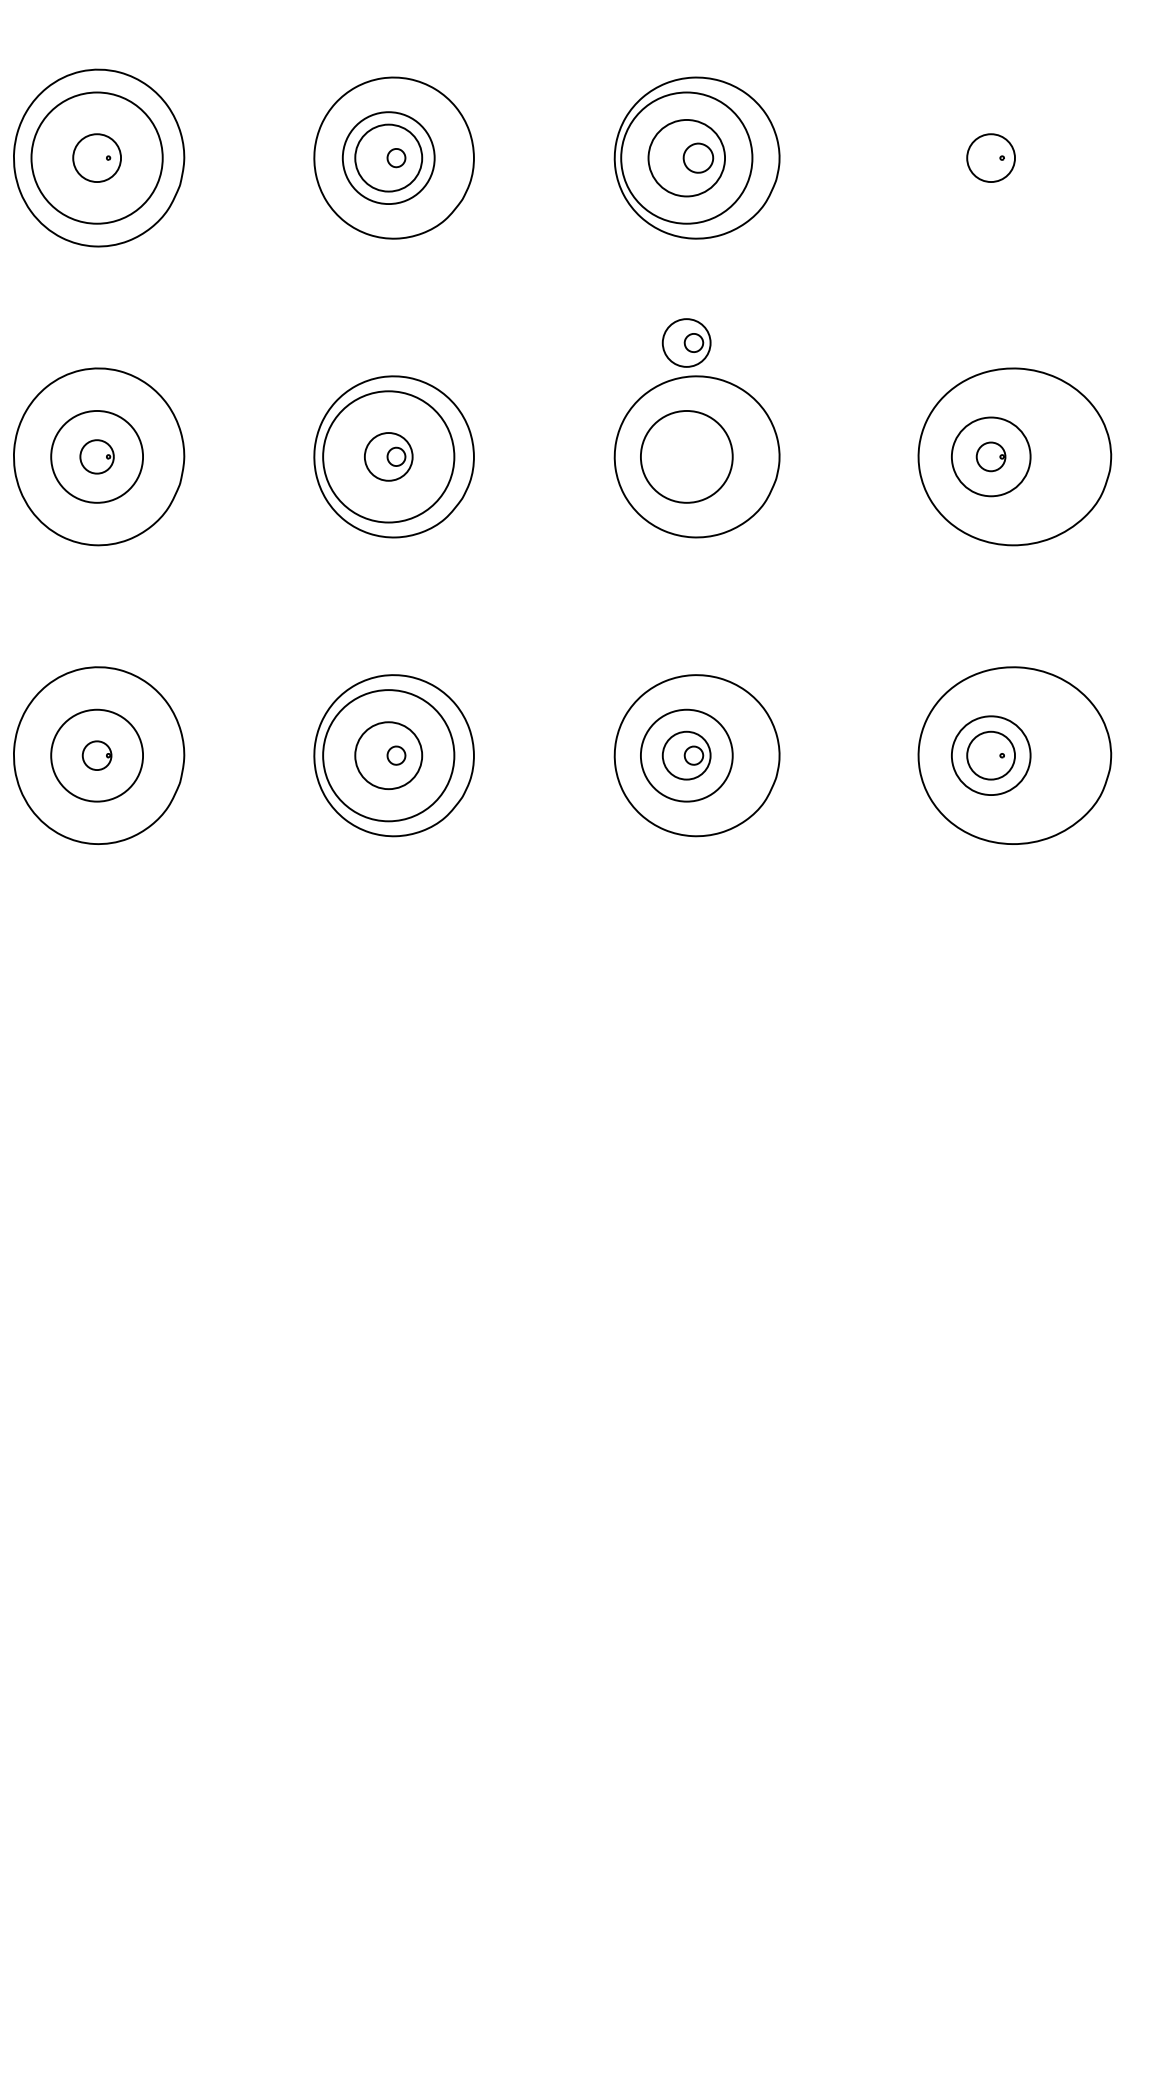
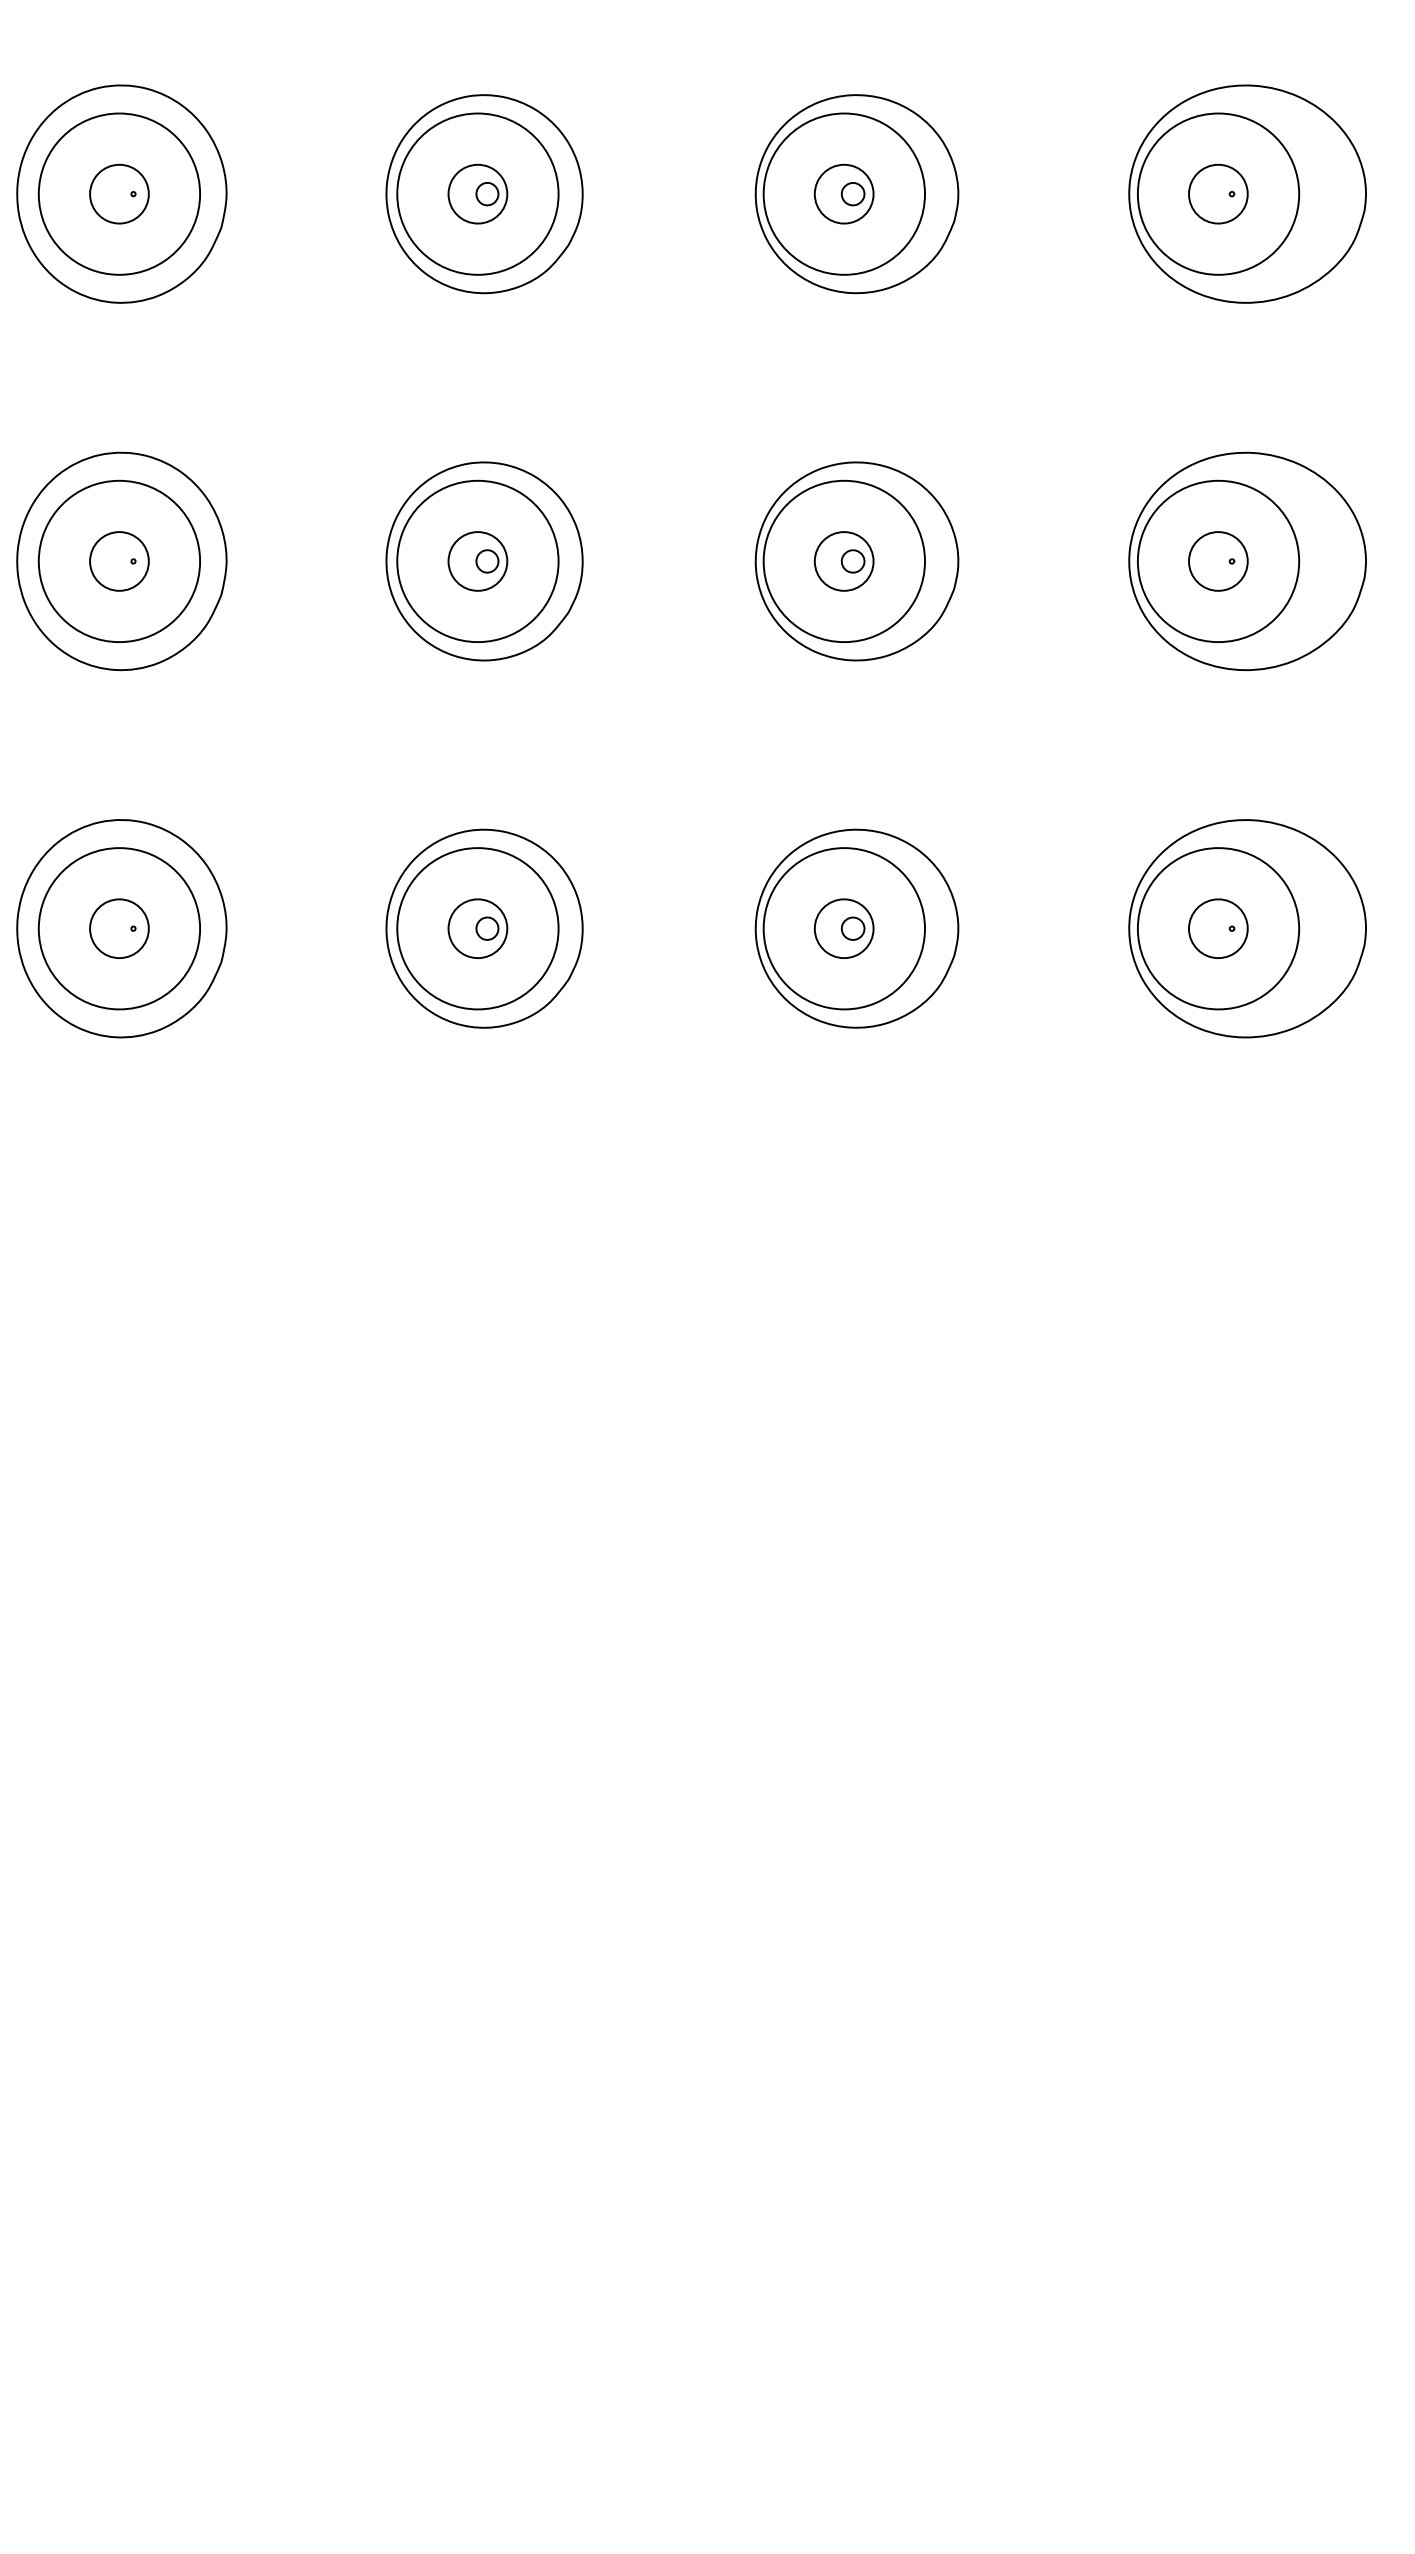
circle: (388, 157) -> (477, 193), size x0.71
circle: (388, 157) -> (477, 193), size x1.43
part: (686, 157) -> (843, 193), size x0.62
part: (1014, 157) -> (1247, 193), added
part: (686, 343) -> (843, 561), moved
circle: (97, 456) -> (119, 561), size x1.43
circle: (97, 456) -> (119, 561), size x1.43
circle: (686, 456) -> (843, 561), size x1.43
circle: (990, 456) -> (1217, 561), size x1.67
circle: (991, 456) -> (1218, 561), size x1.67
circle: (97, 755) -> (119, 928), size x1.43
circle: (97, 755) -> (119, 928), size x1.67
circle: (388, 755) -> (477, 928), size x0.71
circle: (686, 755) -> (843, 928), size x1.43
circle: (991, 755) -> (1218, 928), size x1.67

